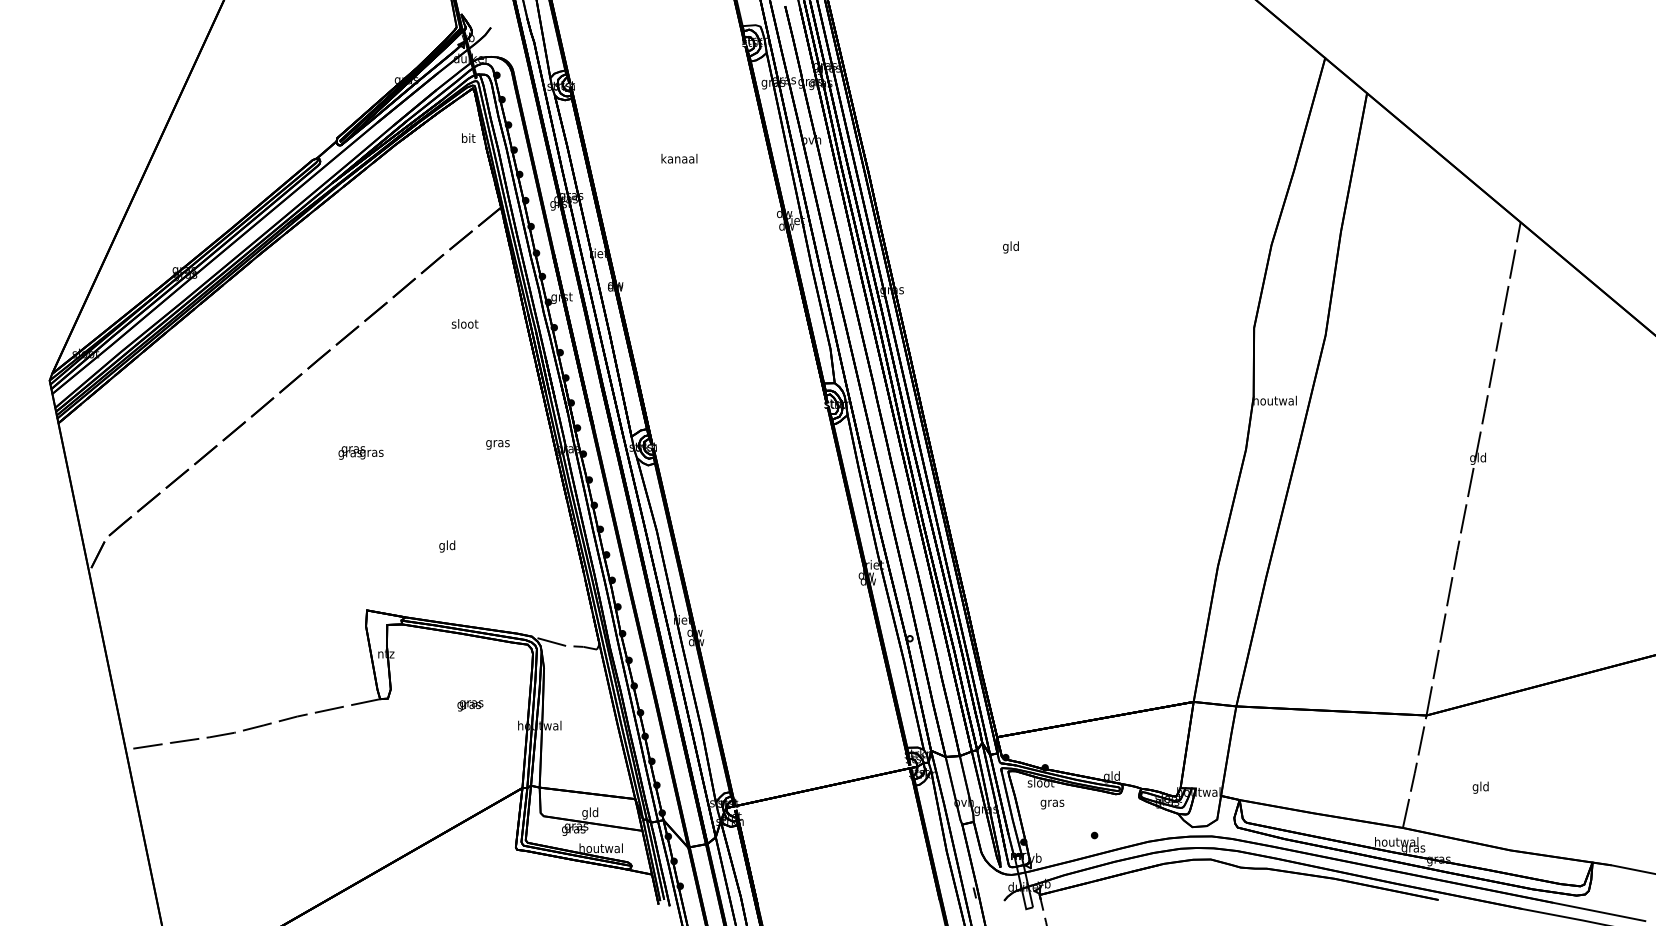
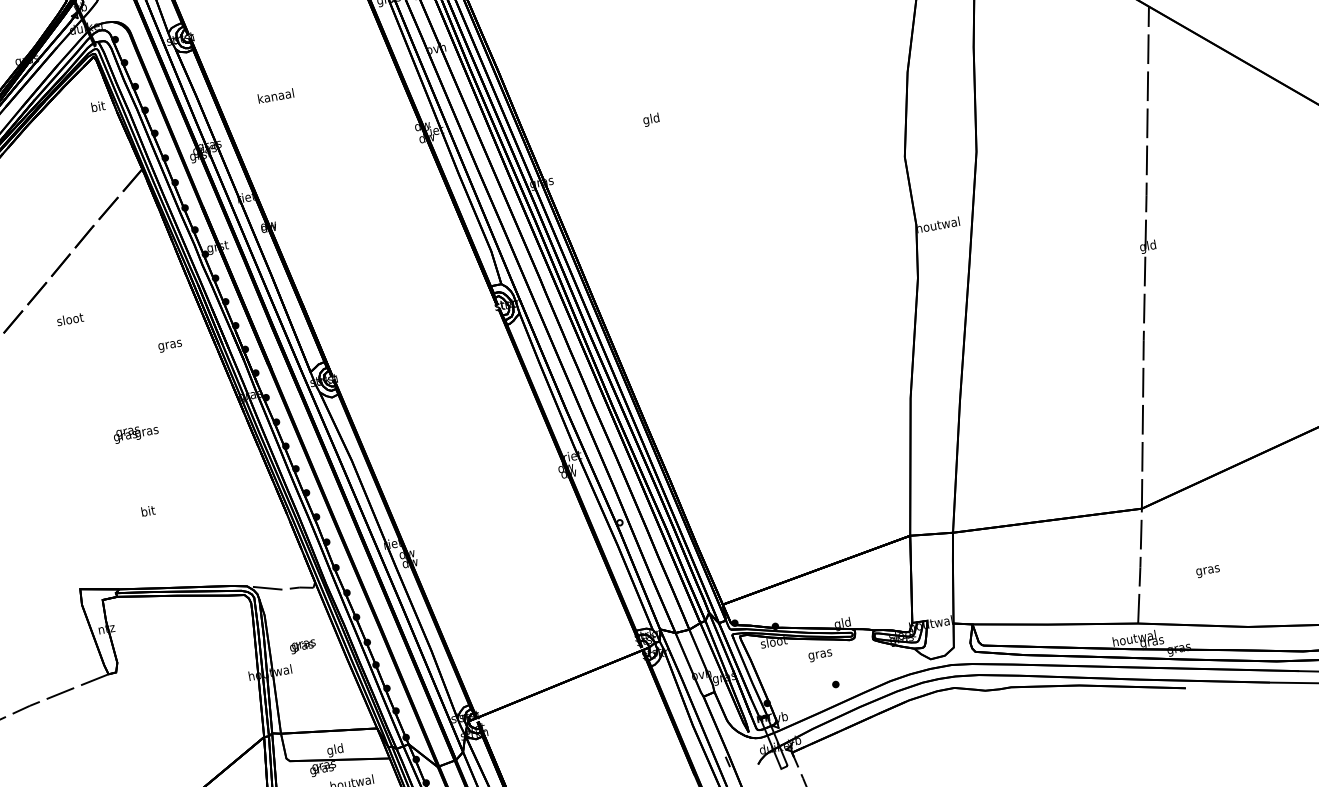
text: (679, 158) -> (276, 95), moved
text: (464, 323) -> (69, 319), moved
text: (497, 444) -> (169, 346), moved
text: (360, 452) -> (135, 433), moved
text: (447, 546) -> (148, 512), gld -> bit
text: (470, 705) -> (303, 646), moved
text: (1480, 787) -> (1207, 570), gld -> gras
text: (1052, 804) -> (820, 655), moved

